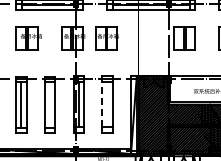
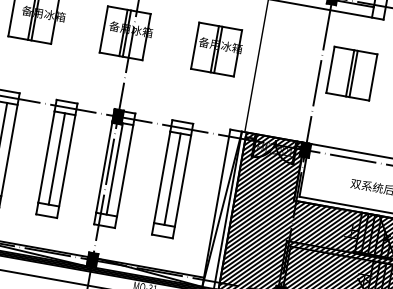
part: (106, 38) -> (216, 49), moved
line: (50, 104) -> (57, 158), added
line: (102, 104) -> (162, 176), dashed -> solid
line: (107, 104) -> (172, 178), added

